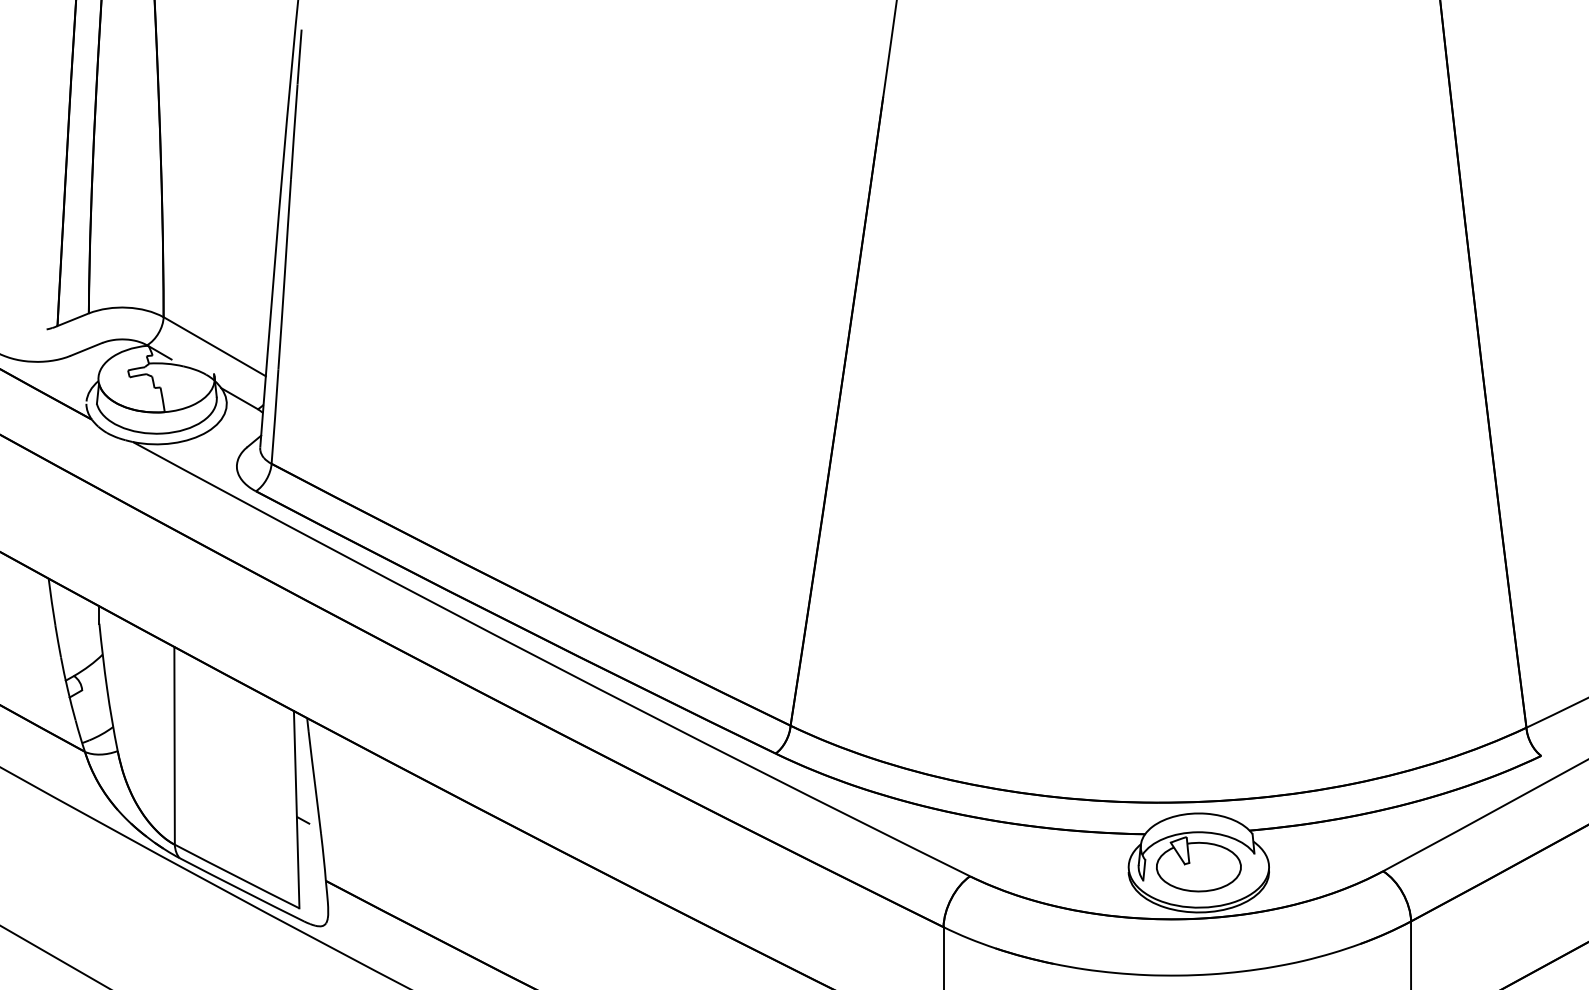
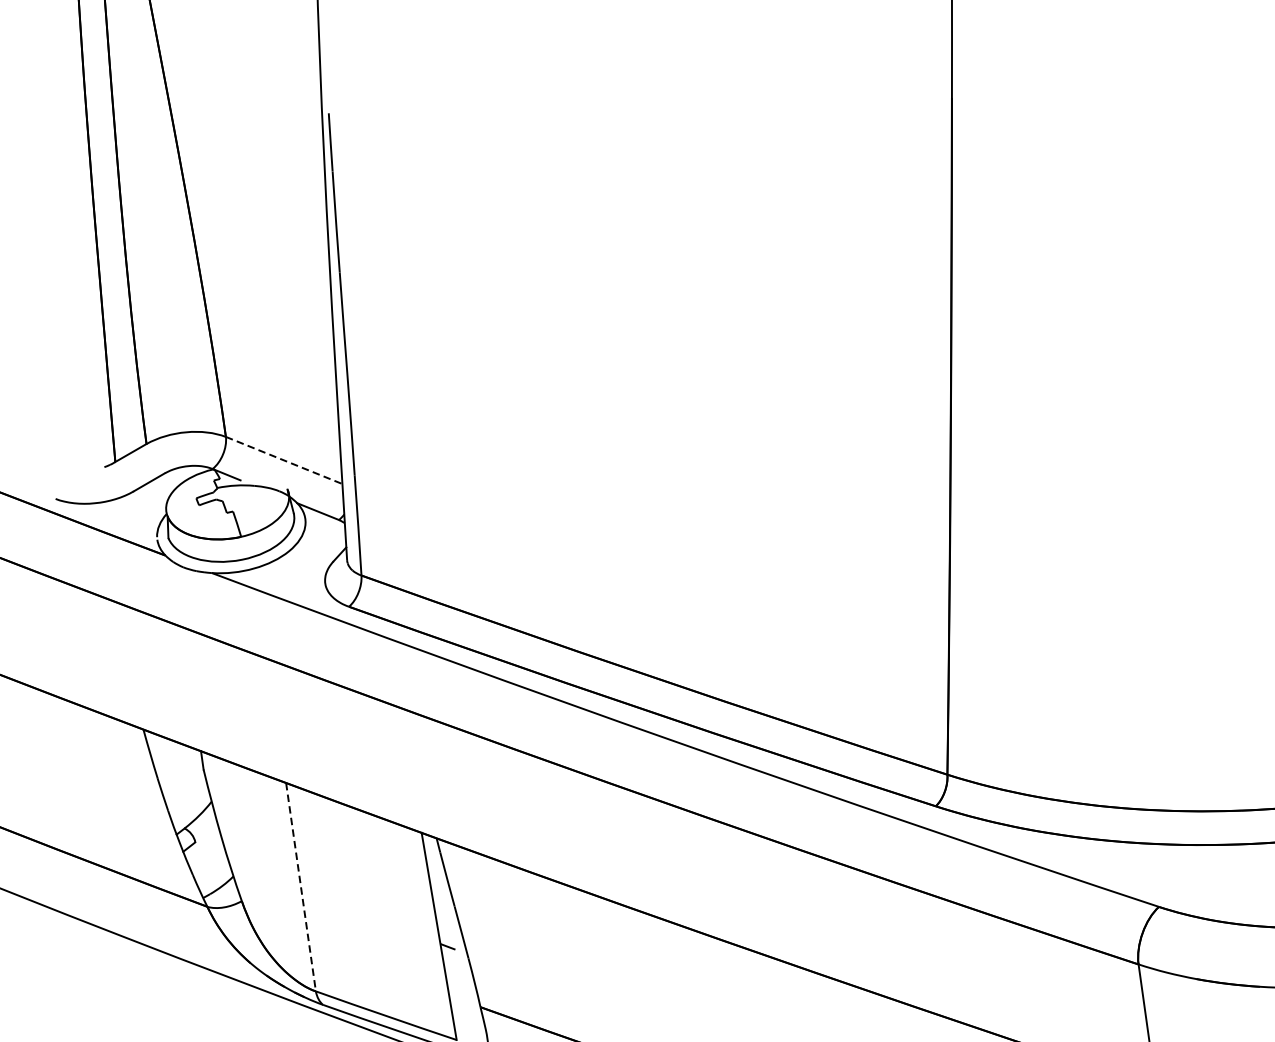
line: (215, 346) -> (284, 460), solid -> dashed
line: (174, 745) -> (300, 886), solid -> dashed

